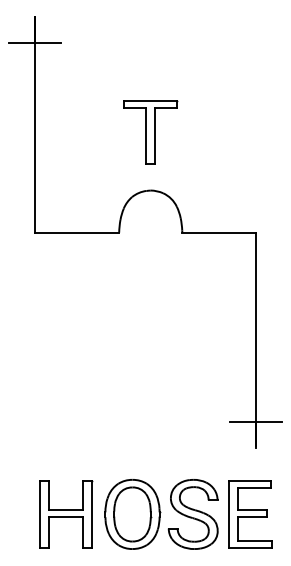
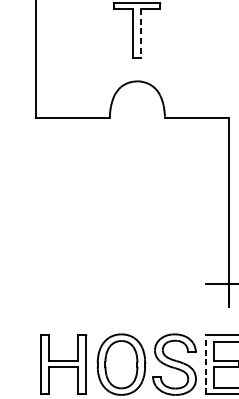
line: (155, 136) -> (141, 34), solid -> dashed
line: (229, 514) -> (206, 364), solid -> dashed

